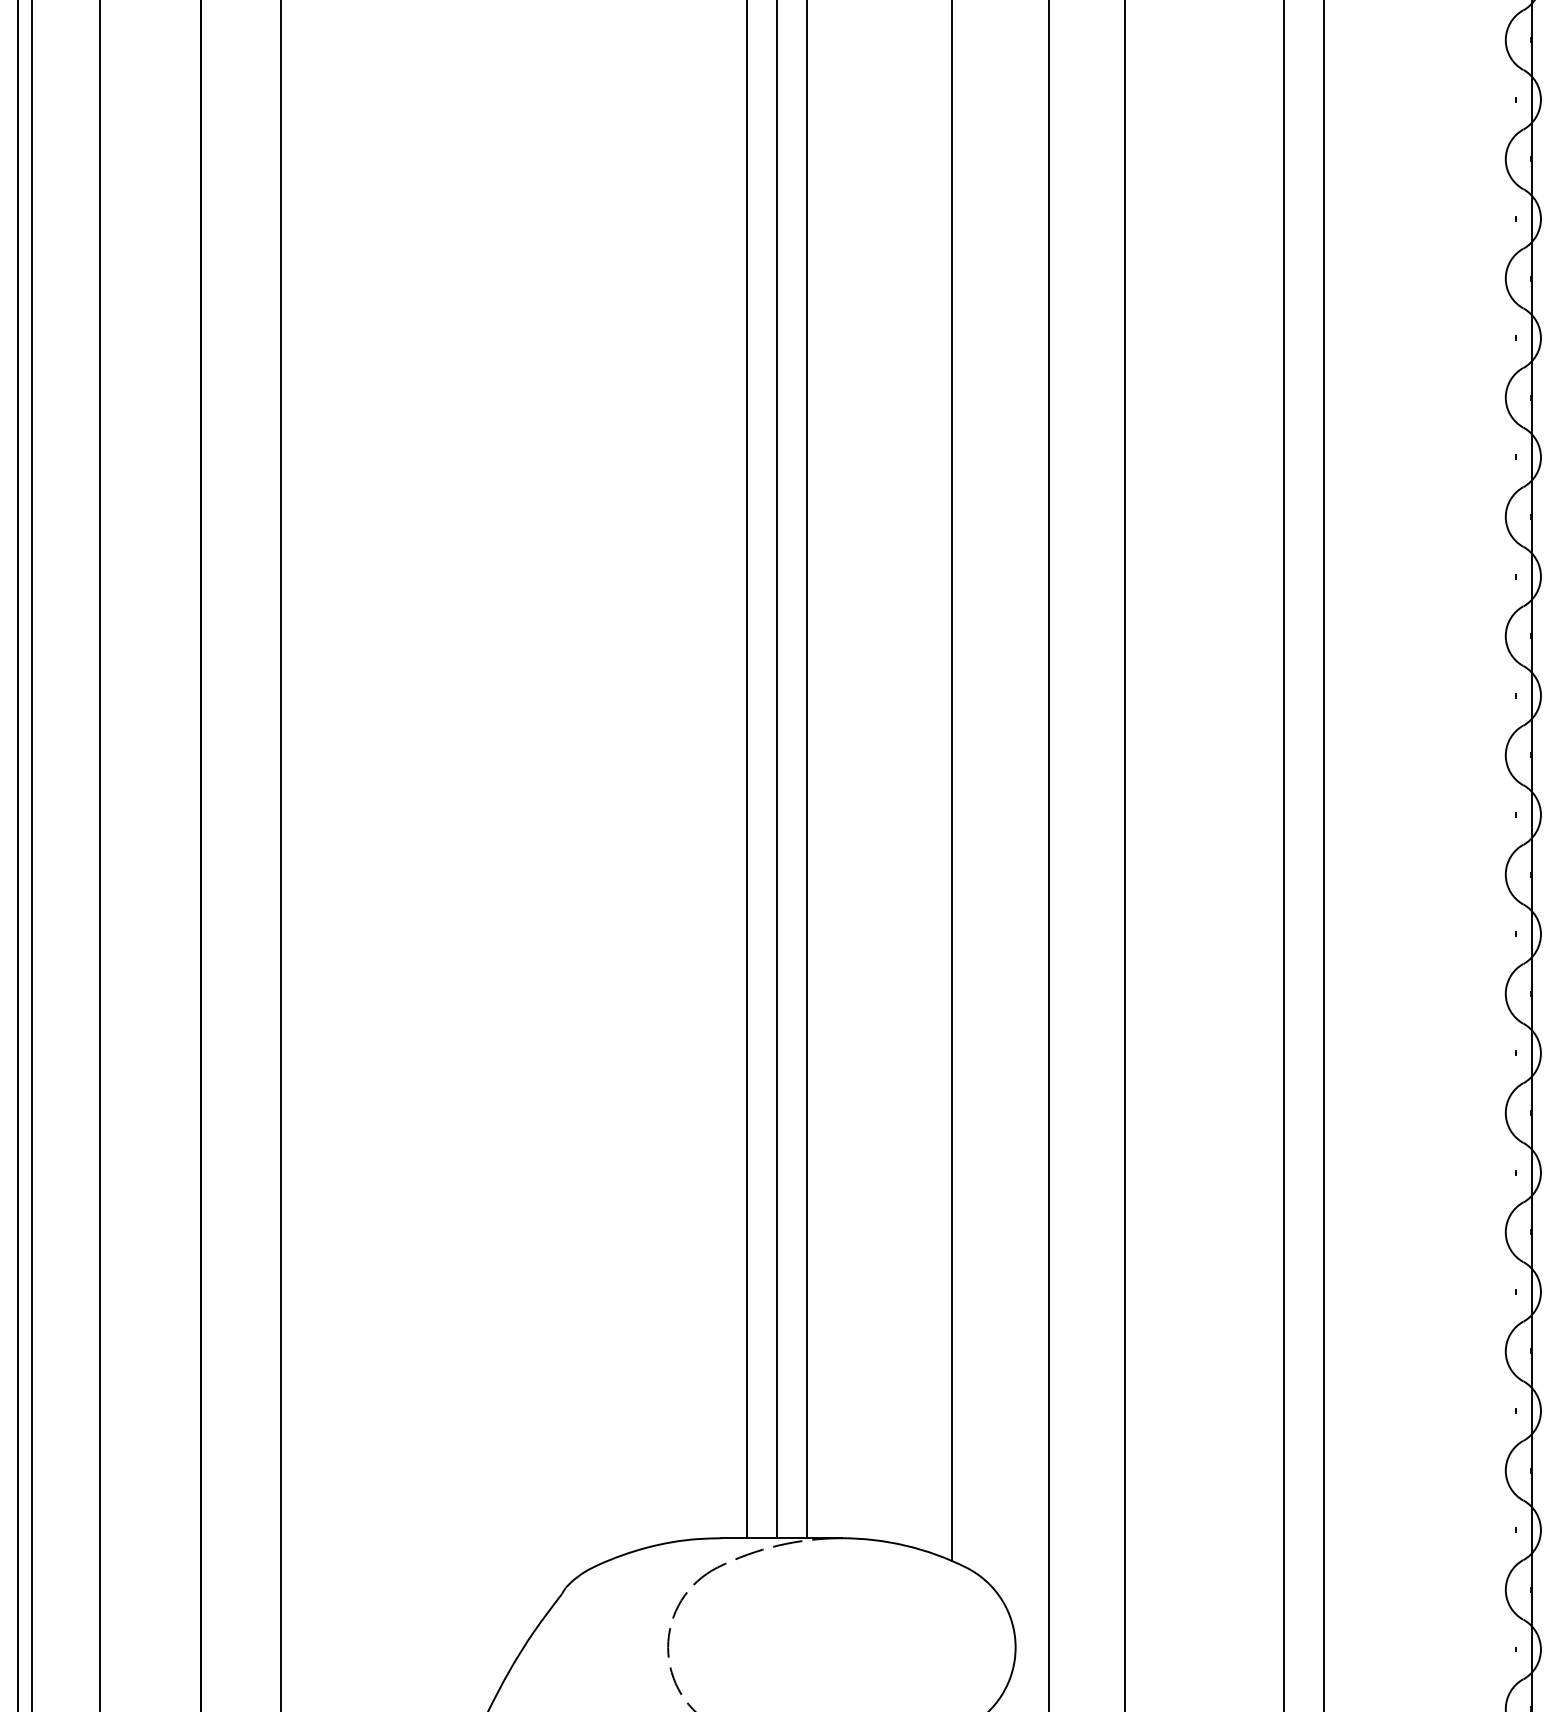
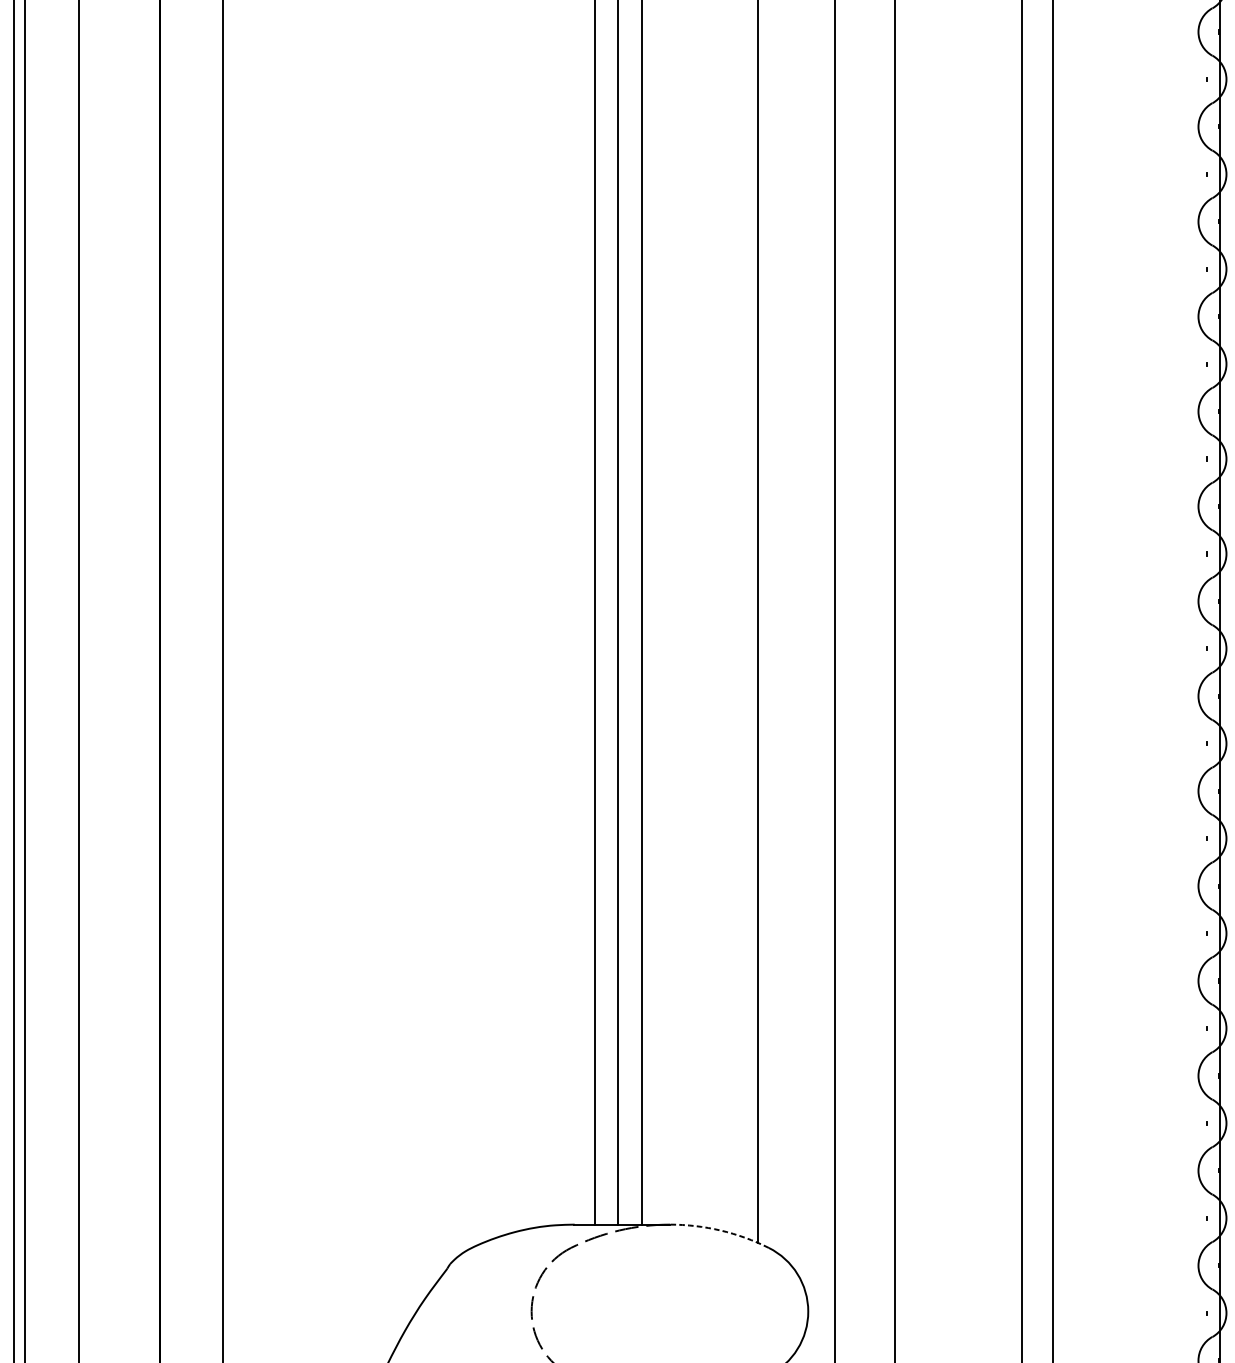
arc: (905, 1545) -> (720, 1230), solid -> dashed

